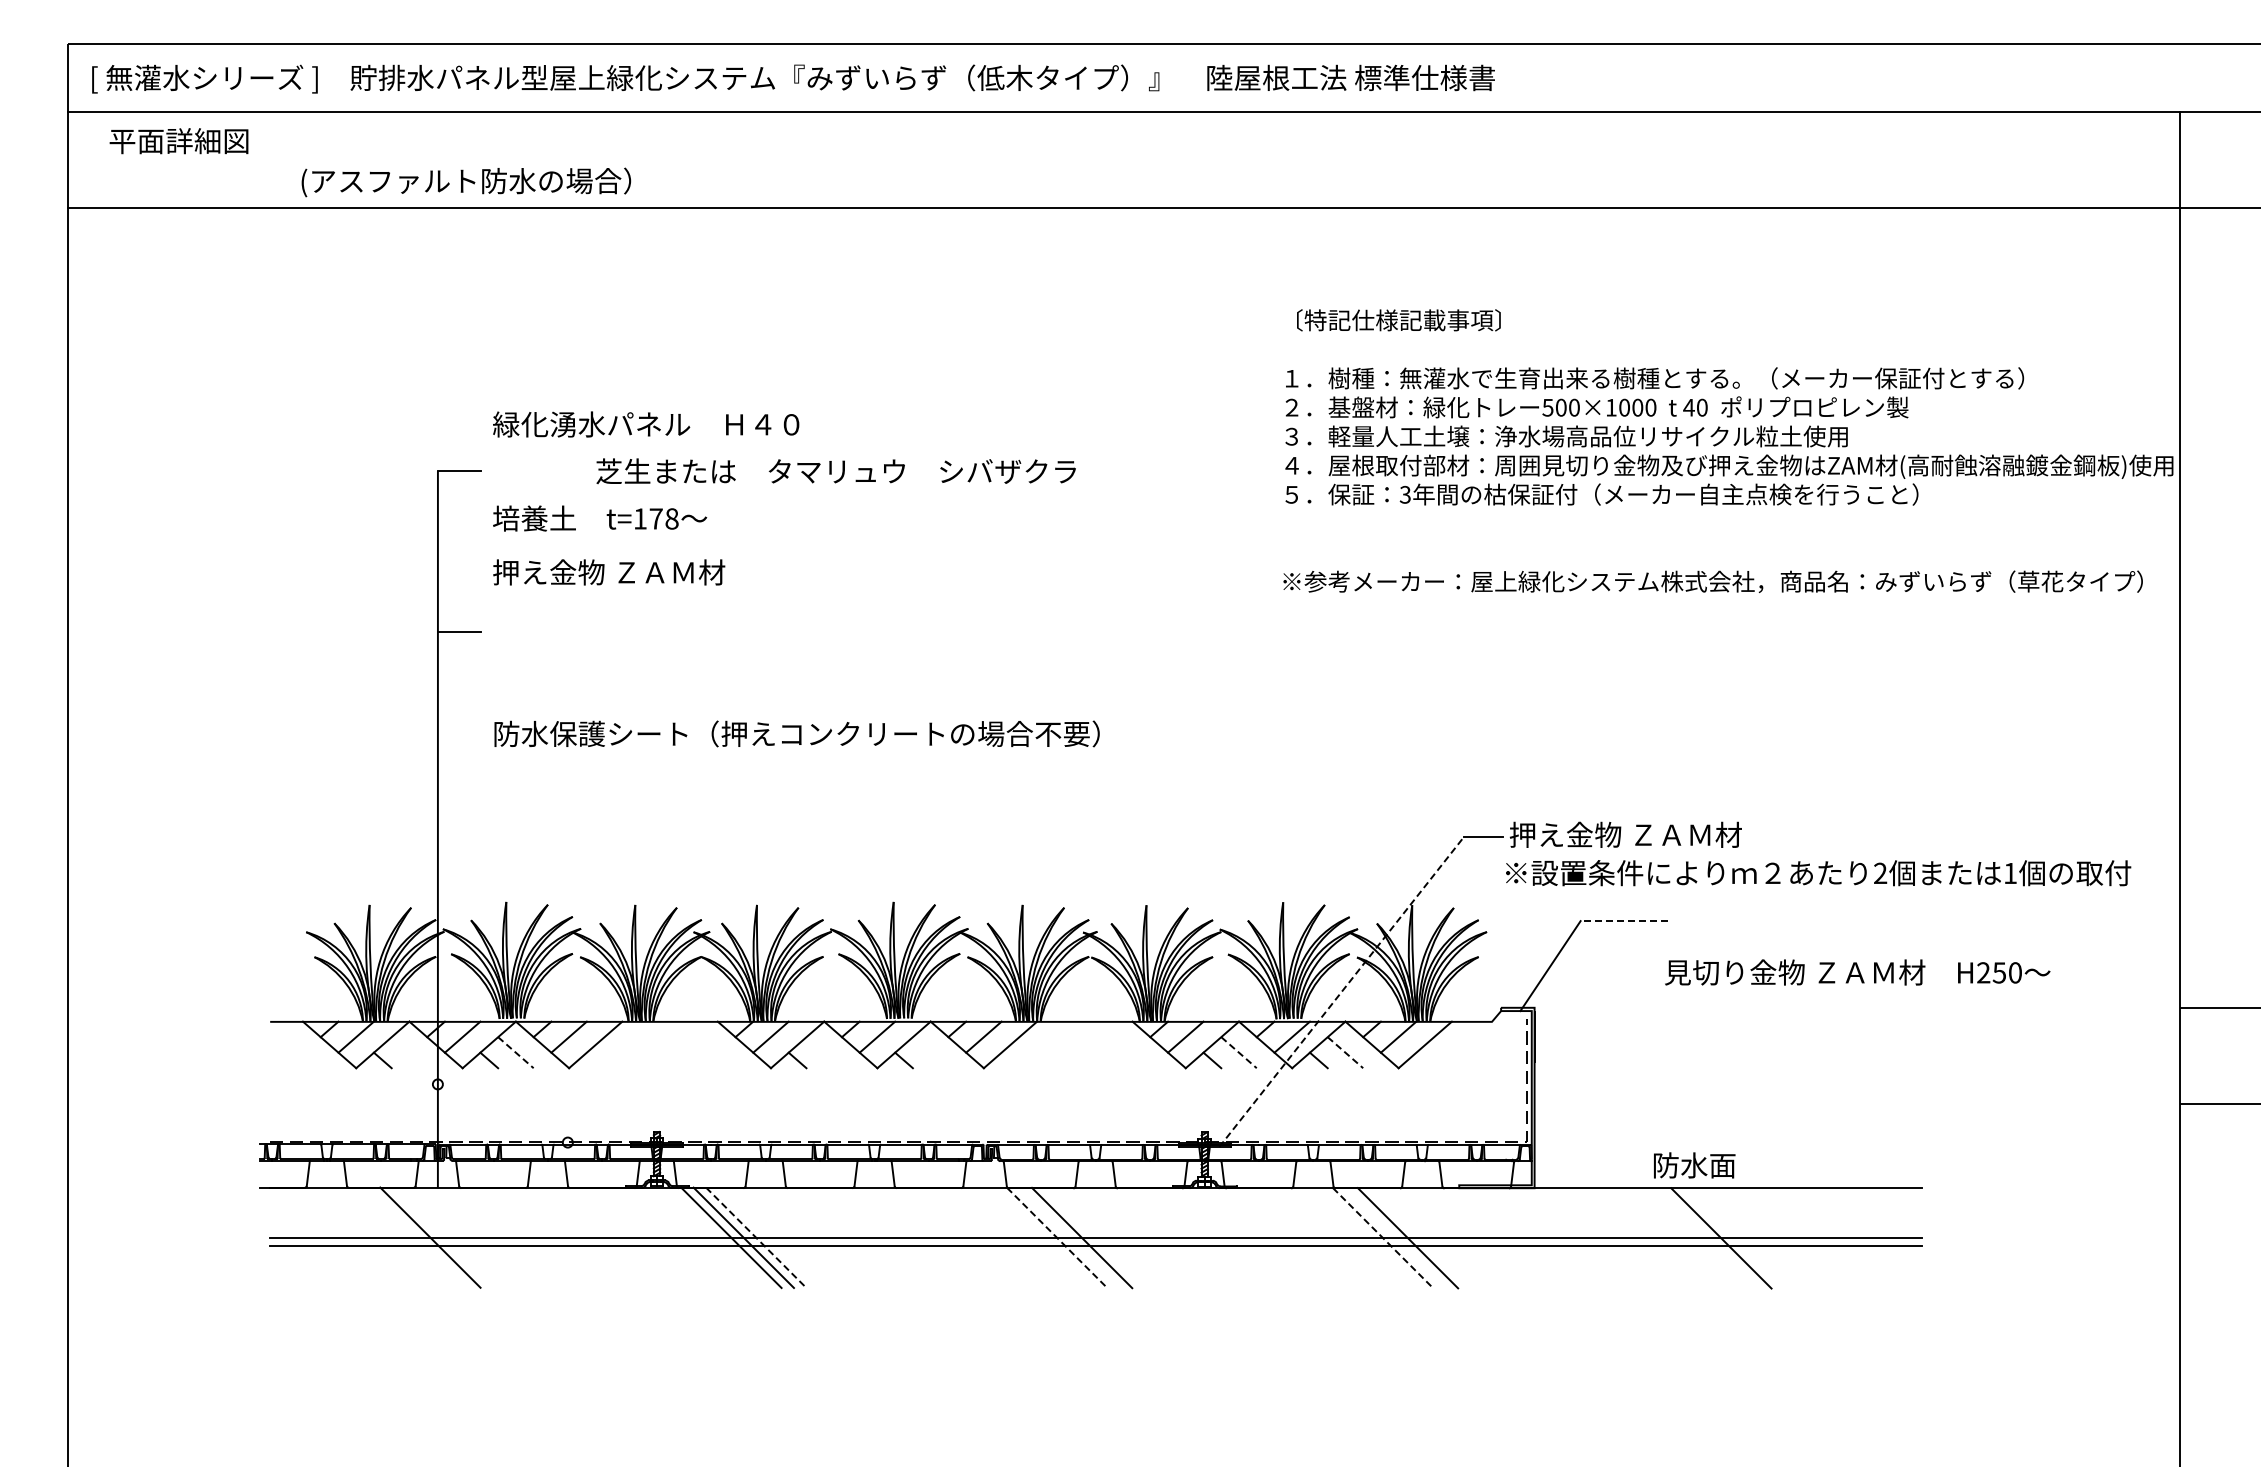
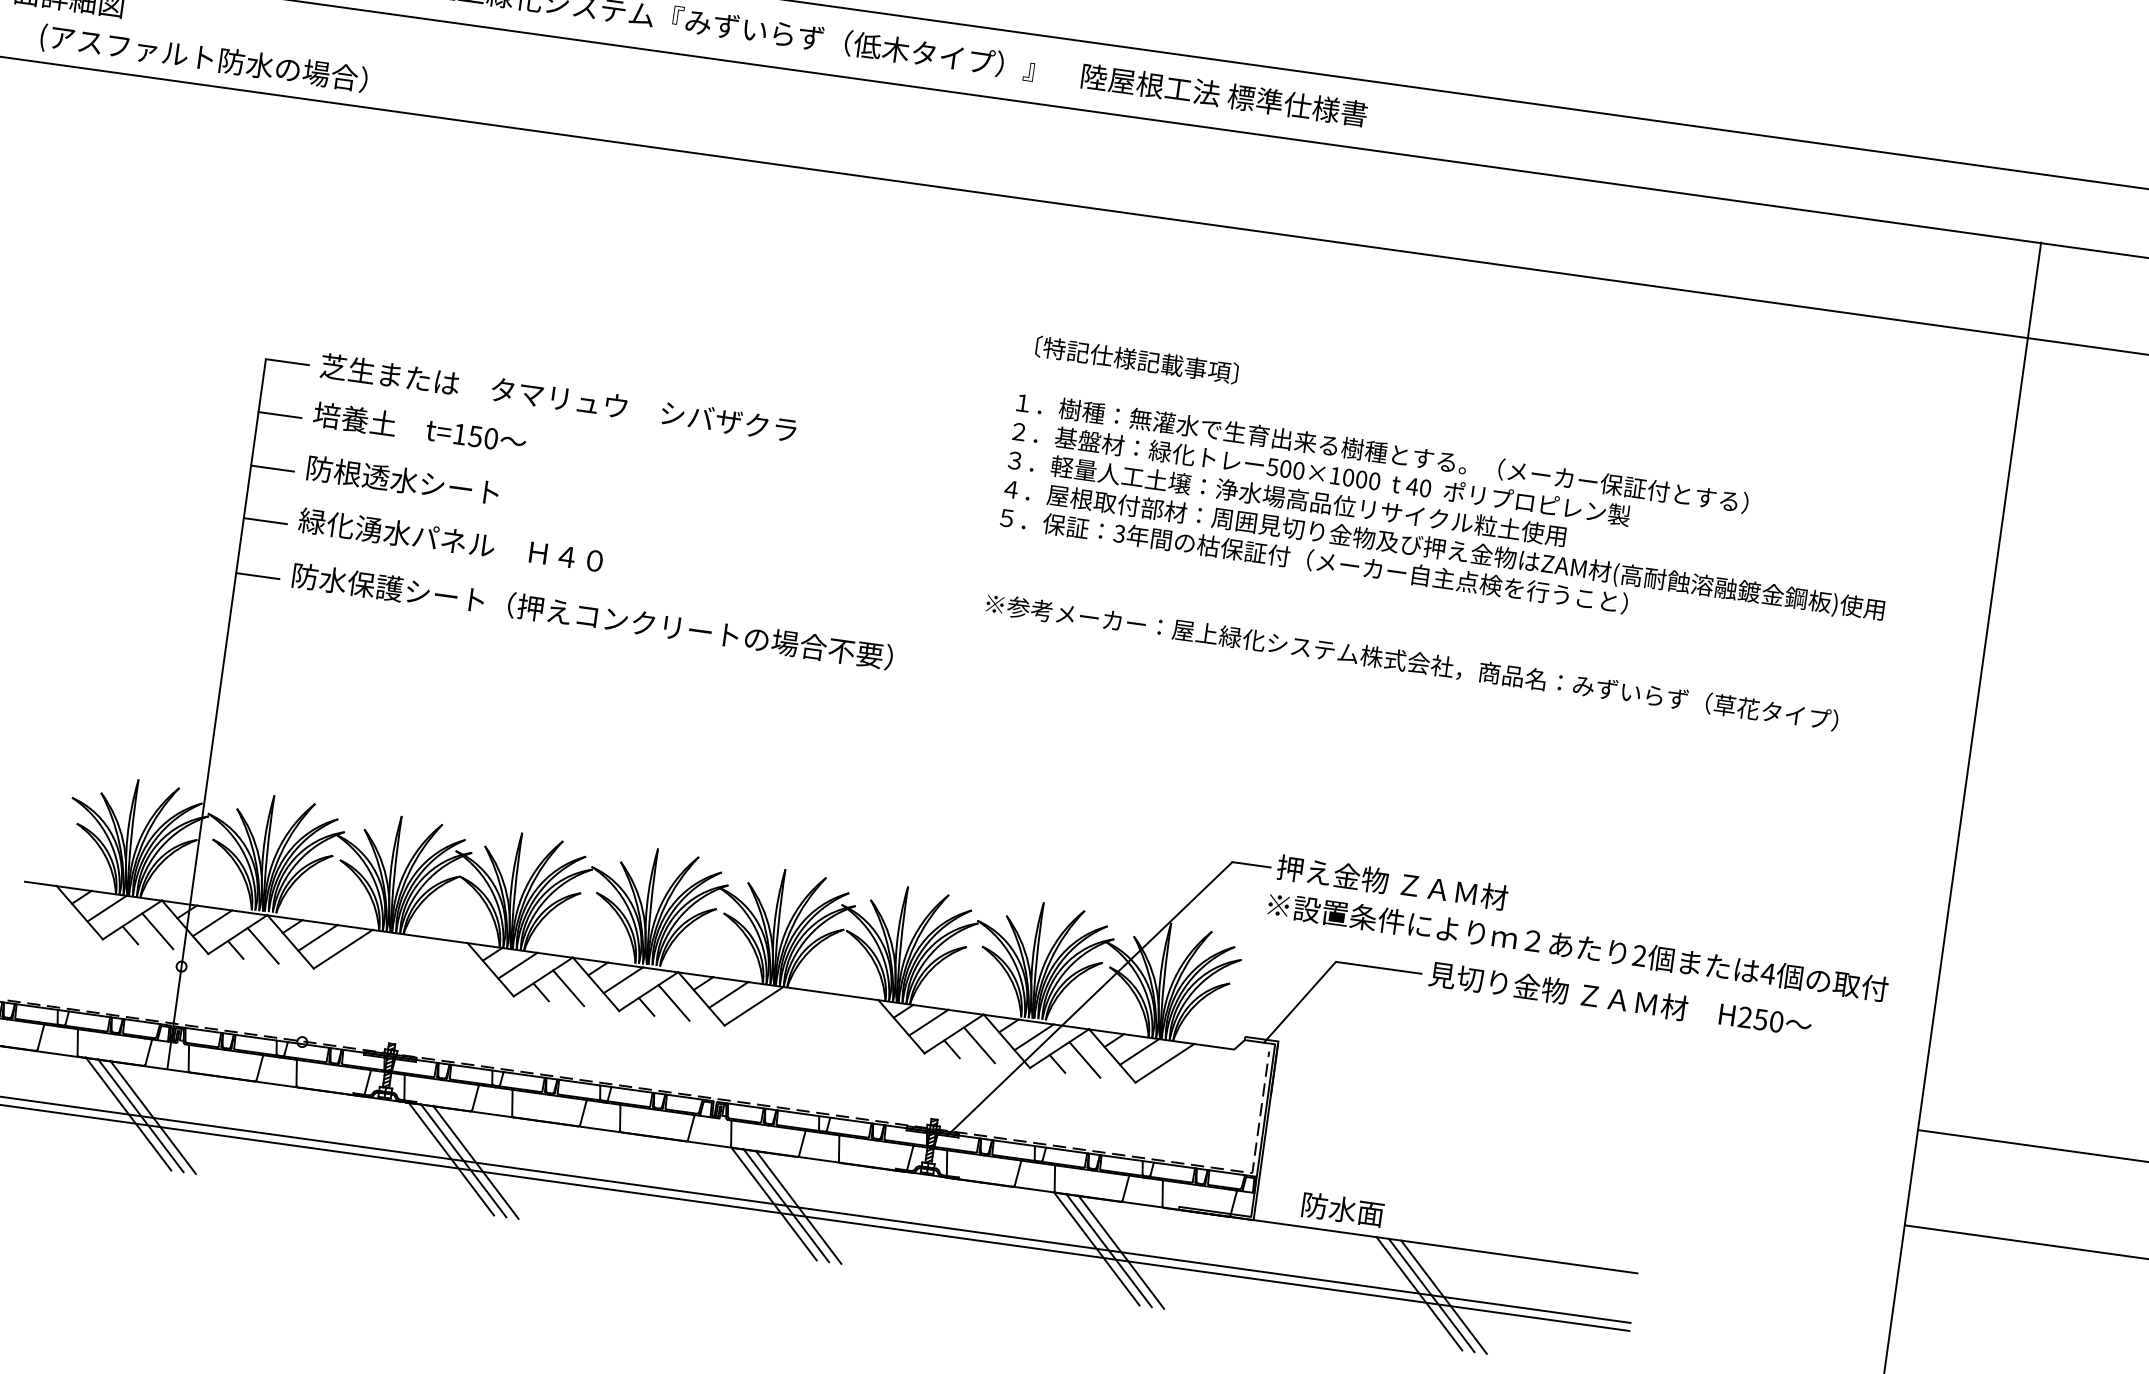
text: (466, 182) -> (204, 59), moved
text: (646, 424) -> (451, 540), moved
text: (1728, 450) -> (1445, 534), moved
text: (835, 471) -> (557, 398), moved
text: (663, 518) -> (482, 437), t=178 -> t=150
line: (459, 524) -> (279, 414), added
text: (609, 572) -> (421, 483), 押え金物 ＺＡＭ材 -> 防根透水シート
line: (459, 578) -> (272, 468), added
line: (459, 687) -> (257, 576), added
text: (796, 733) -> (592, 615), moved
text: (2010, 873) -> (1768, 973), 1 -> 4
line: (1624, 921) -> (1379, 968), dashed -> solid
text: (1857, 972) -> (1620, 999), moved
line: (1341, 991) -> (1089, 998), dashed -> solid
line: (409, 1052) -> (157, 931), added
line: (515, 1052) -> (262, 945), dashed -> solid
line: (823, 1052) -> (567, 988), added
line: (930, 1052) -> (673, 1002), added
line: (1239, 1052) -> (979, 1045), dashed -> solid
line: (1345, 1052) -> (1084, 1059), dashed -> solid
text: (1694, 1165) -> (1342, 1209), moved
line: (405, 1237) -> (128, 1113), added
line: (417, 1237) -> (140, 1115), added
line: (756, 1237) -> (476, 1162), dashed -> solid
line: (1069, 1237) -> (786, 1205), added
line: (1057, 1238) -> (774, 1204), dashed -> solid
line: (1383, 1238) -> (1097, 1249), dashed -> solid
line: (1395, 1238) -> (1108, 1250), added
line: (1708, 1238) -> (1418, 1293), added
line: (1733, 1238) -> (1443, 1297), added

